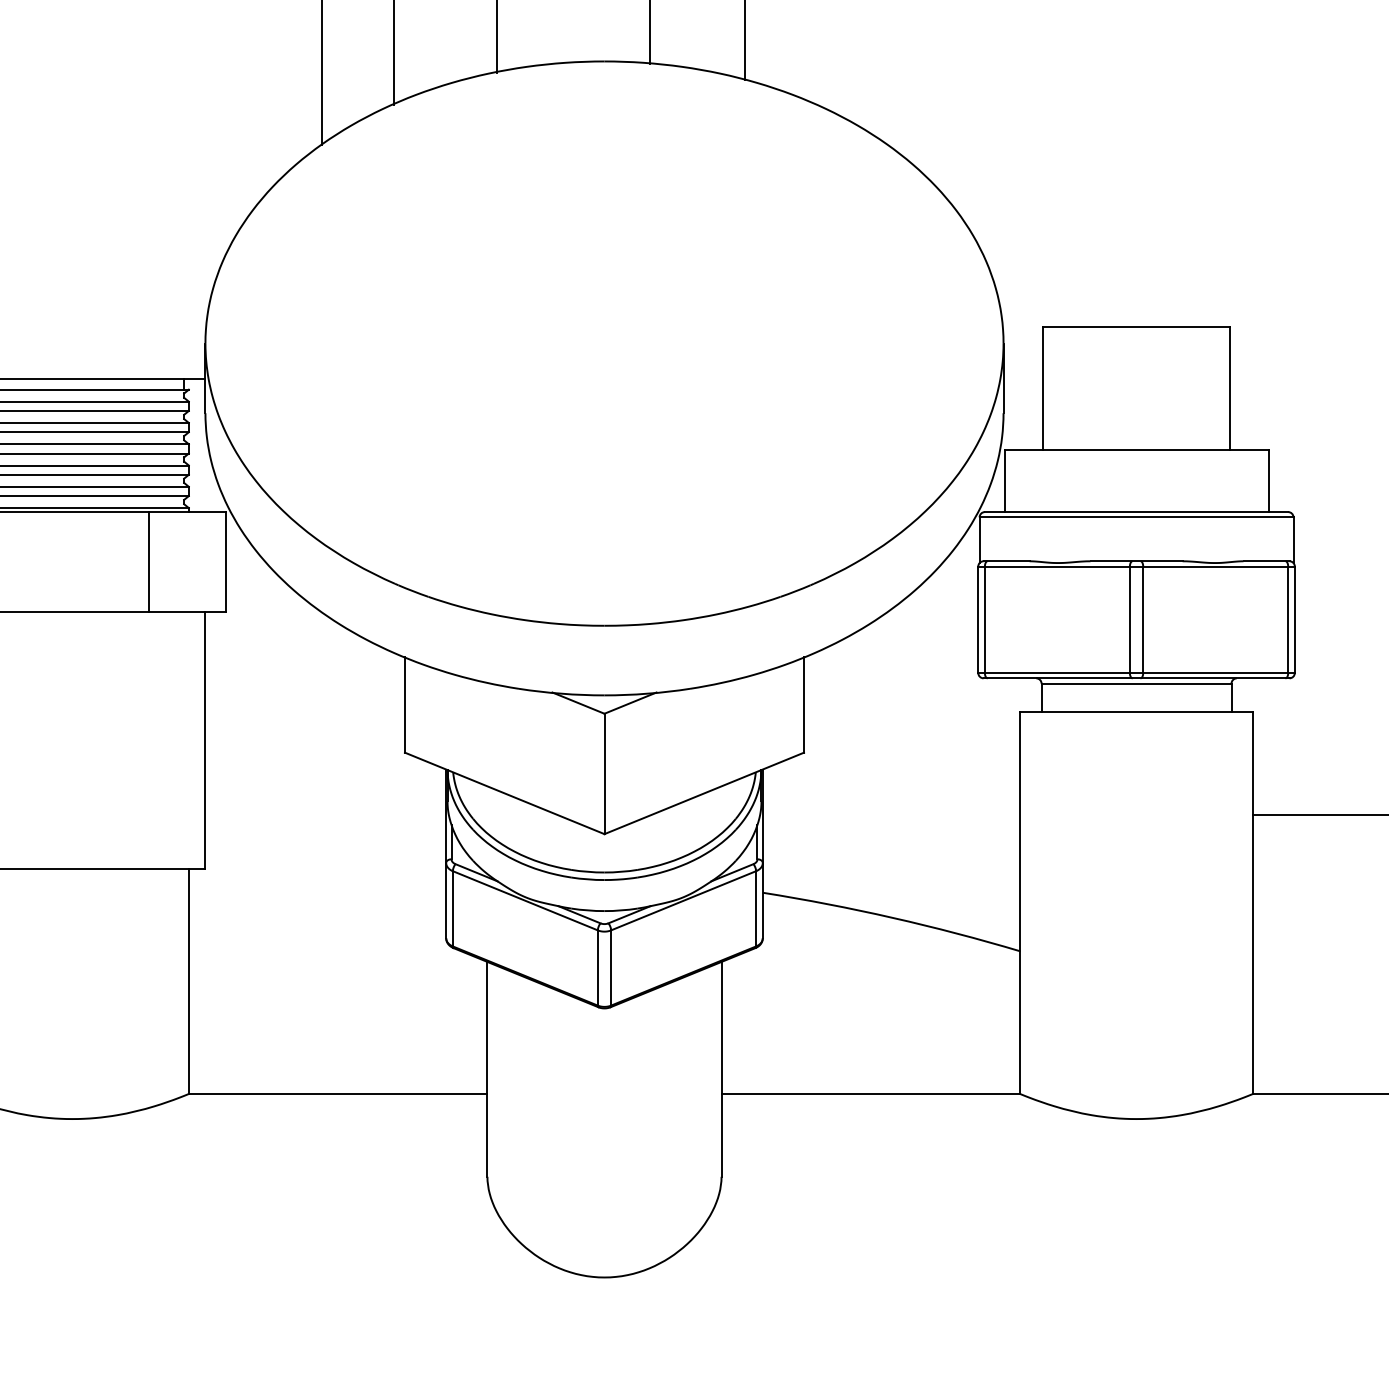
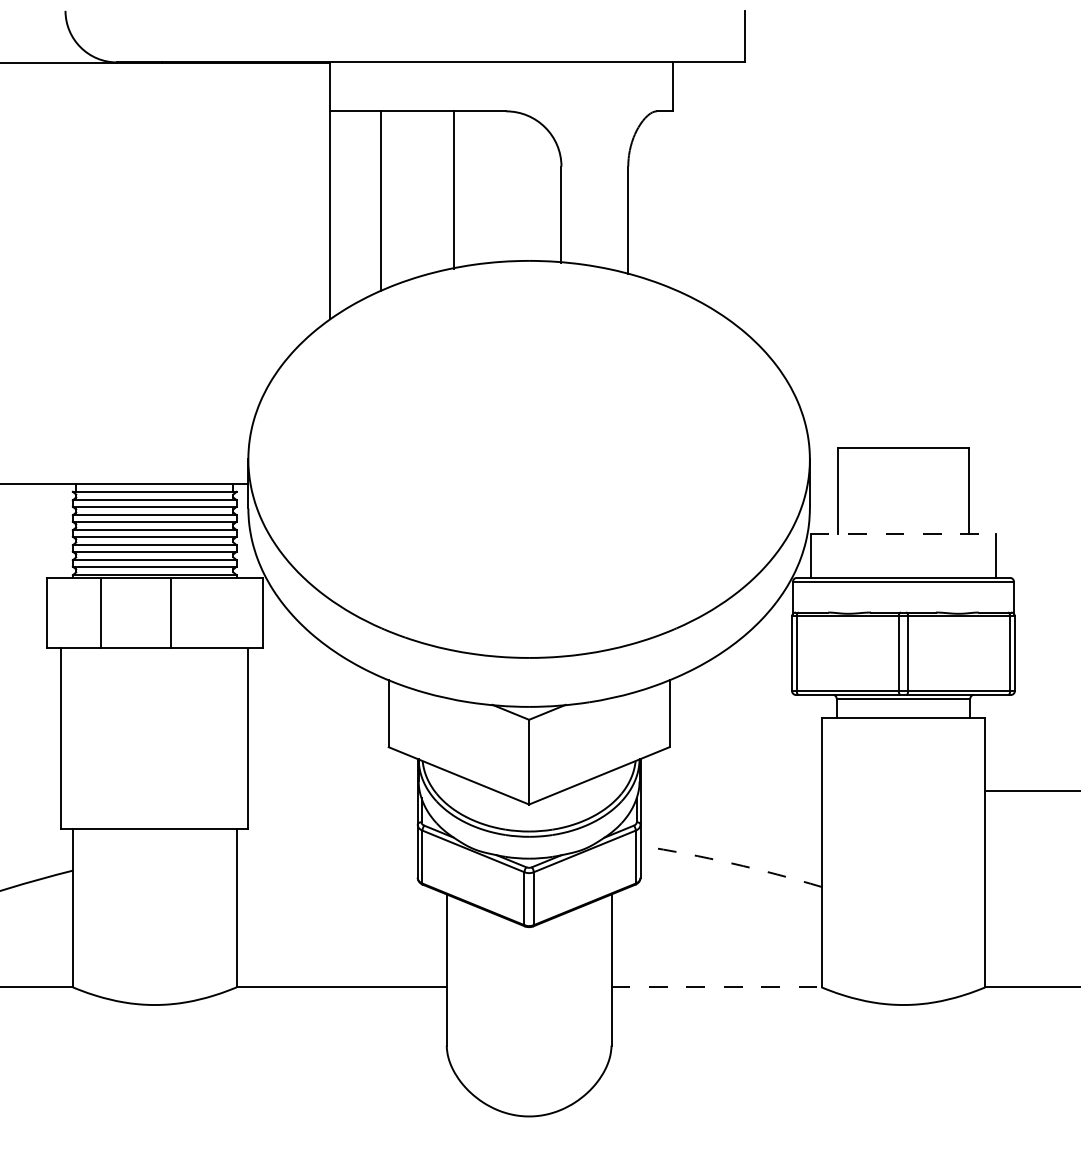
line: (1136, 448) -> (903, 533), solid -> dashed
line: (148, 561) -> (170, 612), moved
arc: (892, 917) -> (731, 863), solid -> dashed
line: (872, 1094) -> (717, 987), solid -> dashed

